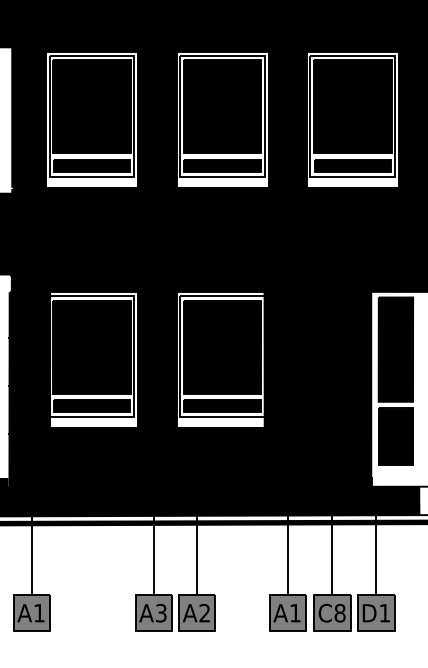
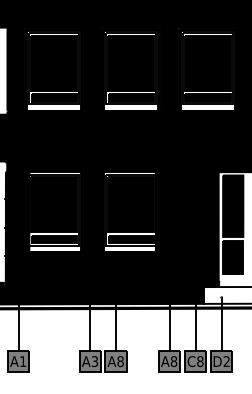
fill: (382, 501) -> (225, 295), removed
text: (204, 613) -> (120, 361), A2 -> A8
text: (296, 613) -> (174, 361), A1 -> A8
text: (384, 613) -> (226, 361), D1 -> D2

